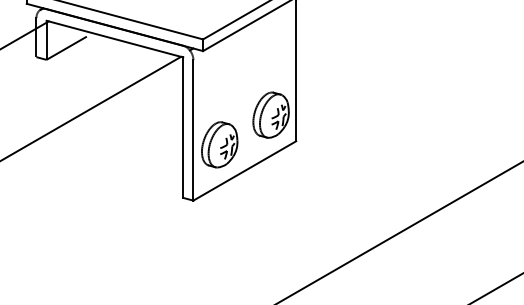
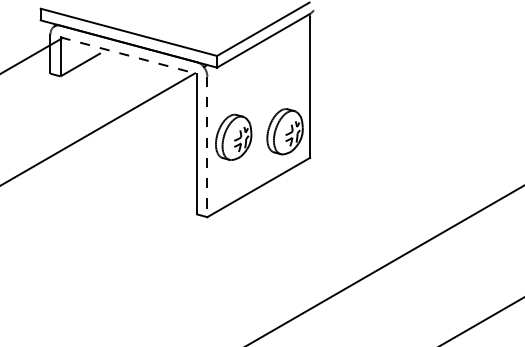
line: (114, 38) -> (128, 55), solid -> dashed
line: (193, 130) -> (207, 147), solid -> dashed
part: (219, 143) -> (233, 136), moved

